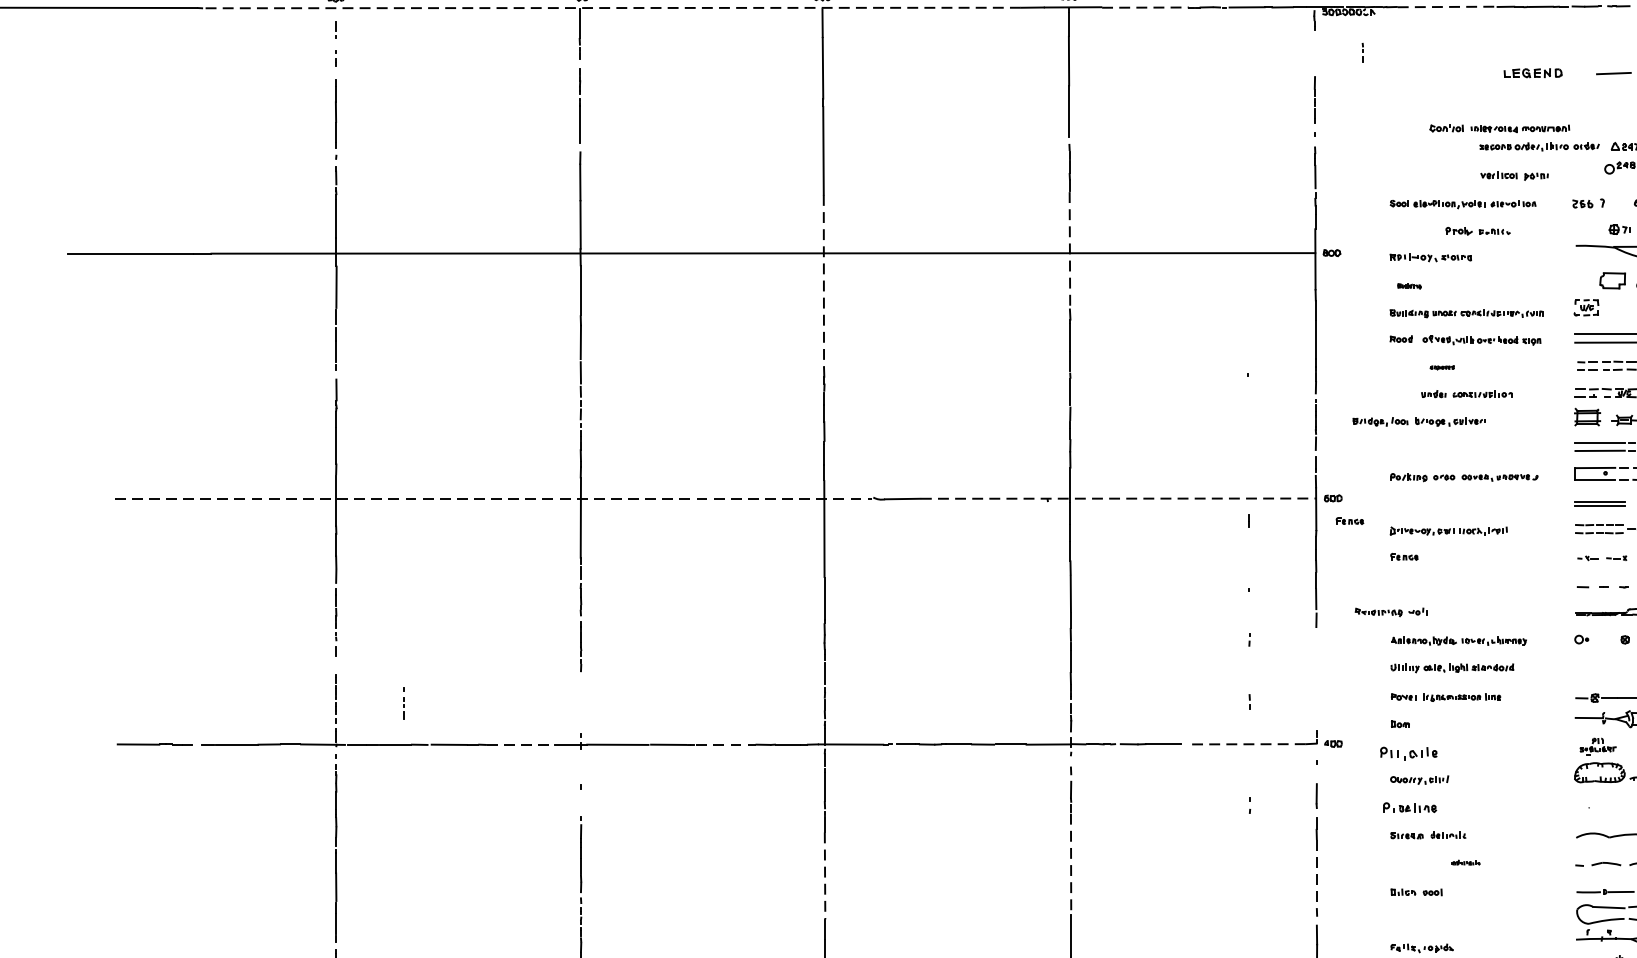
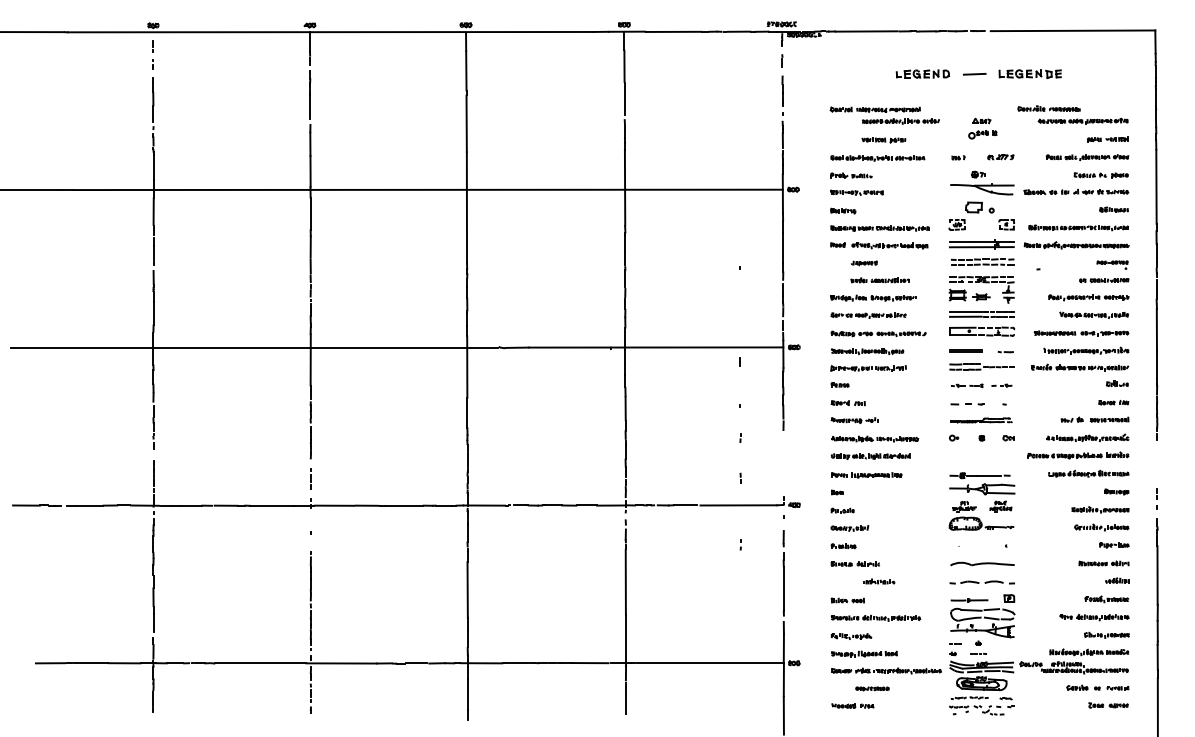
line: (1145, 7) -> (673, 31), dashed -> solid
line: (1445, 7) -> (866, 31), dashed -> solid
line: (611, 8) -> (330, 32), dashed -> solid
line: (1363, 52) -> (782, 60), moved
part: (1532, 72) -> (922, 73), size x1.43
part: (1513, 137) -> (884, 115), moved
part: (1513, 176) -> (883, 140), moved
part: (1588, 203) -> (958, 157), size x0.62
part: (1478, 231) -> (851, 175), moved
line: (1070, 251) -> (625, 188), dashed -> solid
line: (823, 282) -> (466, 208), dashed -> solid
part: (1409, 285) -> (843, 210), size x1.67
part: (1442, 367) -> (864, 263), size x1.67
part: (1419, 420) -> (873, 297), moved
part: (1448, 448) -> (868, 315), added
line: (493, 498) -> (254, 347), dashed -> solid
line: (1118, 498) -> (656, 347), dashed -> solid
part: (1447, 504) -> (867, 351), added
part: (1349, 520) -> (804, 361), removed
part: (1415, 585) -> (847, 403), added
part: (1391, 612) -> (854, 420), moved
line: (403, 702) -> (310, 478), moved
line: (519, 744) -> (271, 505), dashed -> solid
line: (726, 744) -> (404, 505), dashed -> solid
line: (1246, 744) -> (738, 505), dashed -> solid
part: (1408, 752) -> (842, 510), size x0.62
part: (1409, 808) -> (843, 546), size x0.71
part: (1465, 862) -> (879, 581), size x1.67
line: (1070, 864) -> (625, 582), dashed -> solid
line: (1316, 875) -> (783, 589), dashed -> solid
line: (824, 876) -> (467, 590), dashed -> solid
part: (1459, 918) -> (875, 617), added

